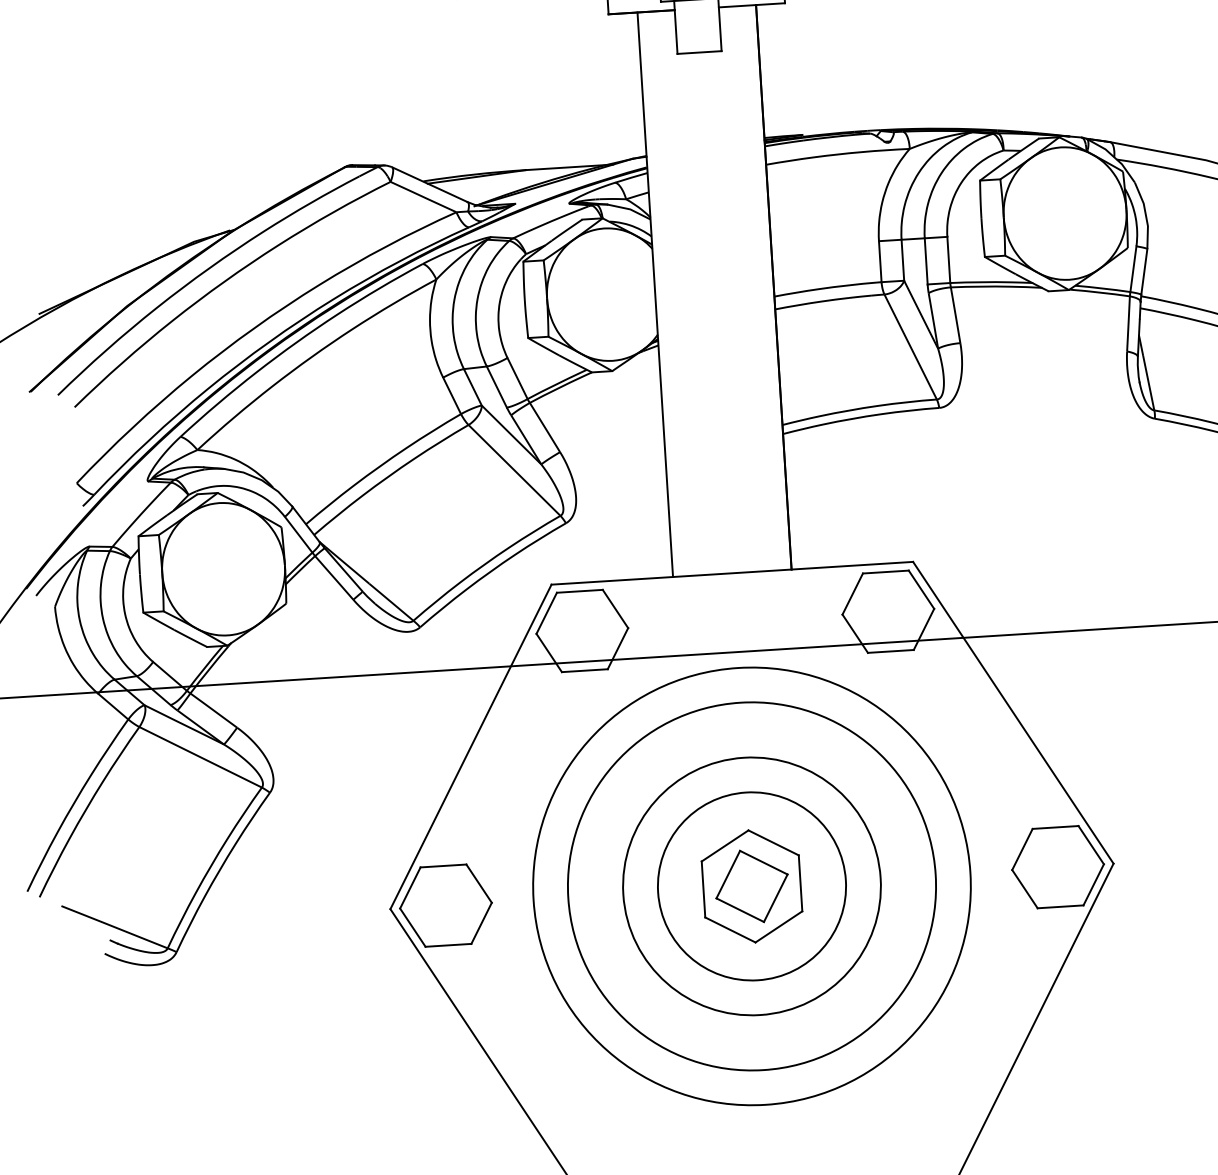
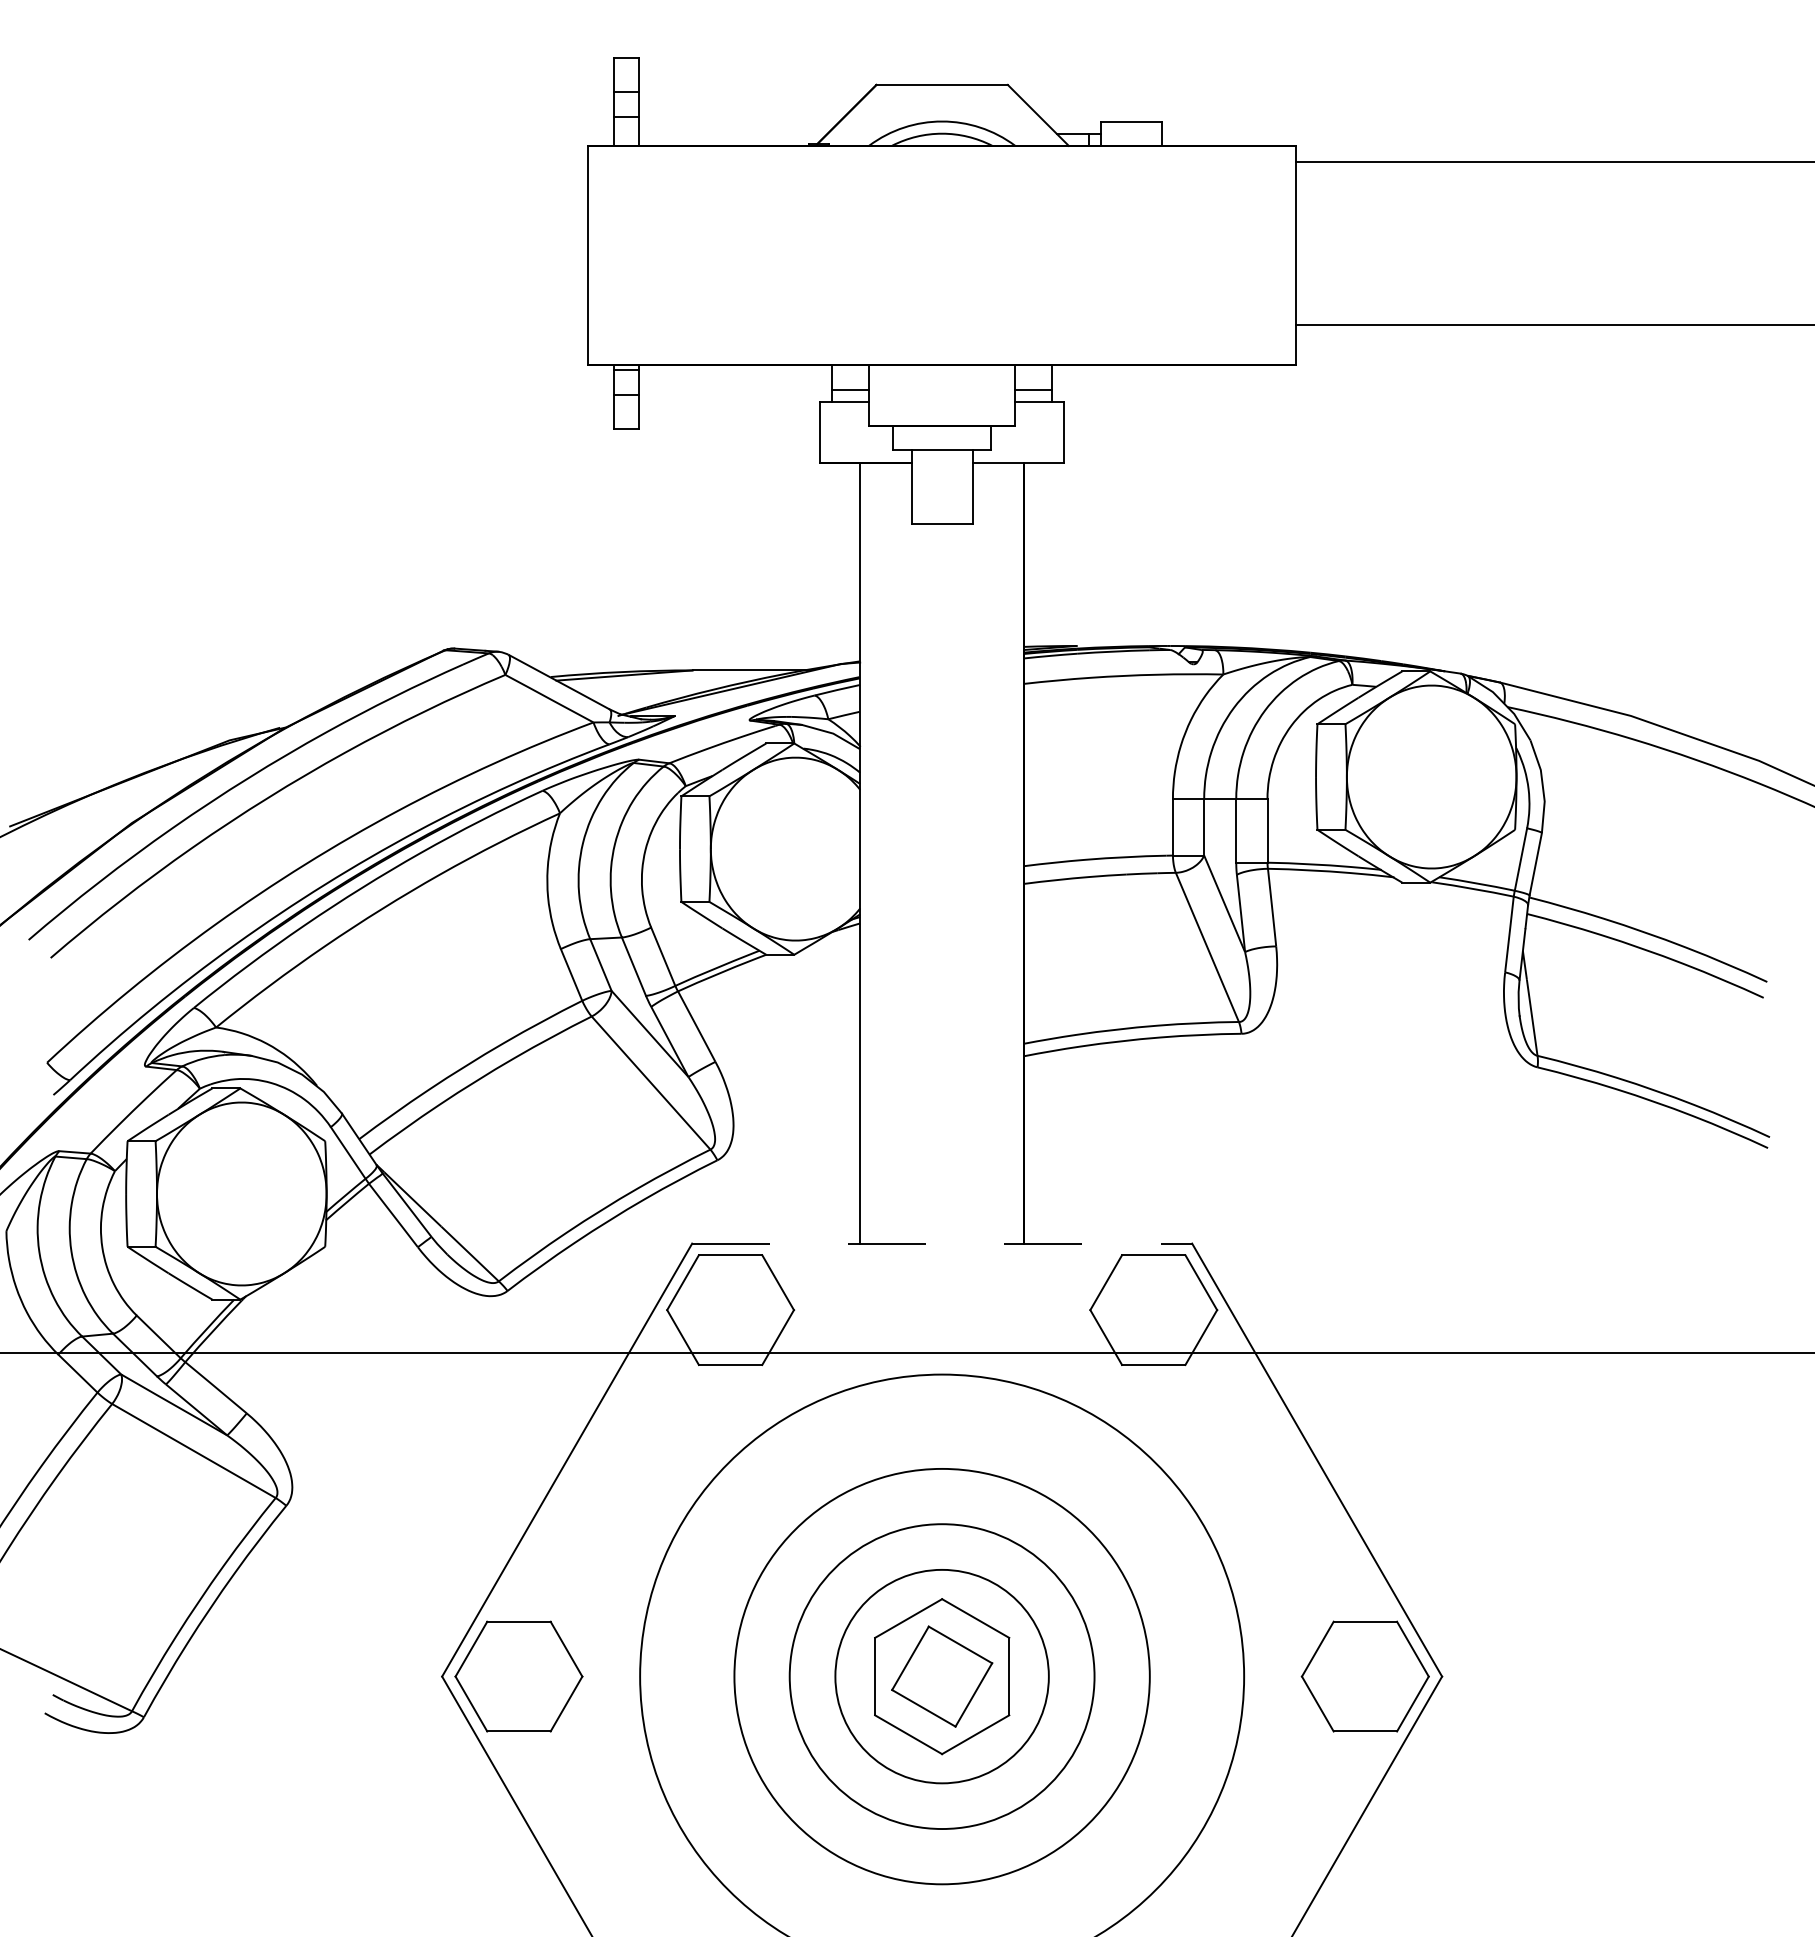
line: (732, 573) -> (942, 1243), solid -> dashed
circle: (751, 886) -> (941, 1676), size x1.6
circle: (752, 886) -> (942, 1676), size x0.6
circle: (752, 886) -> (942, 1676), size x0.6

